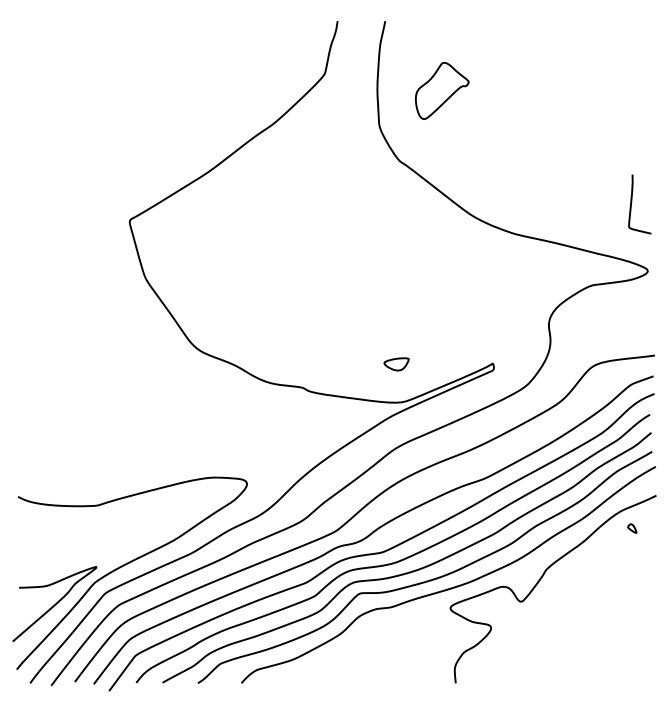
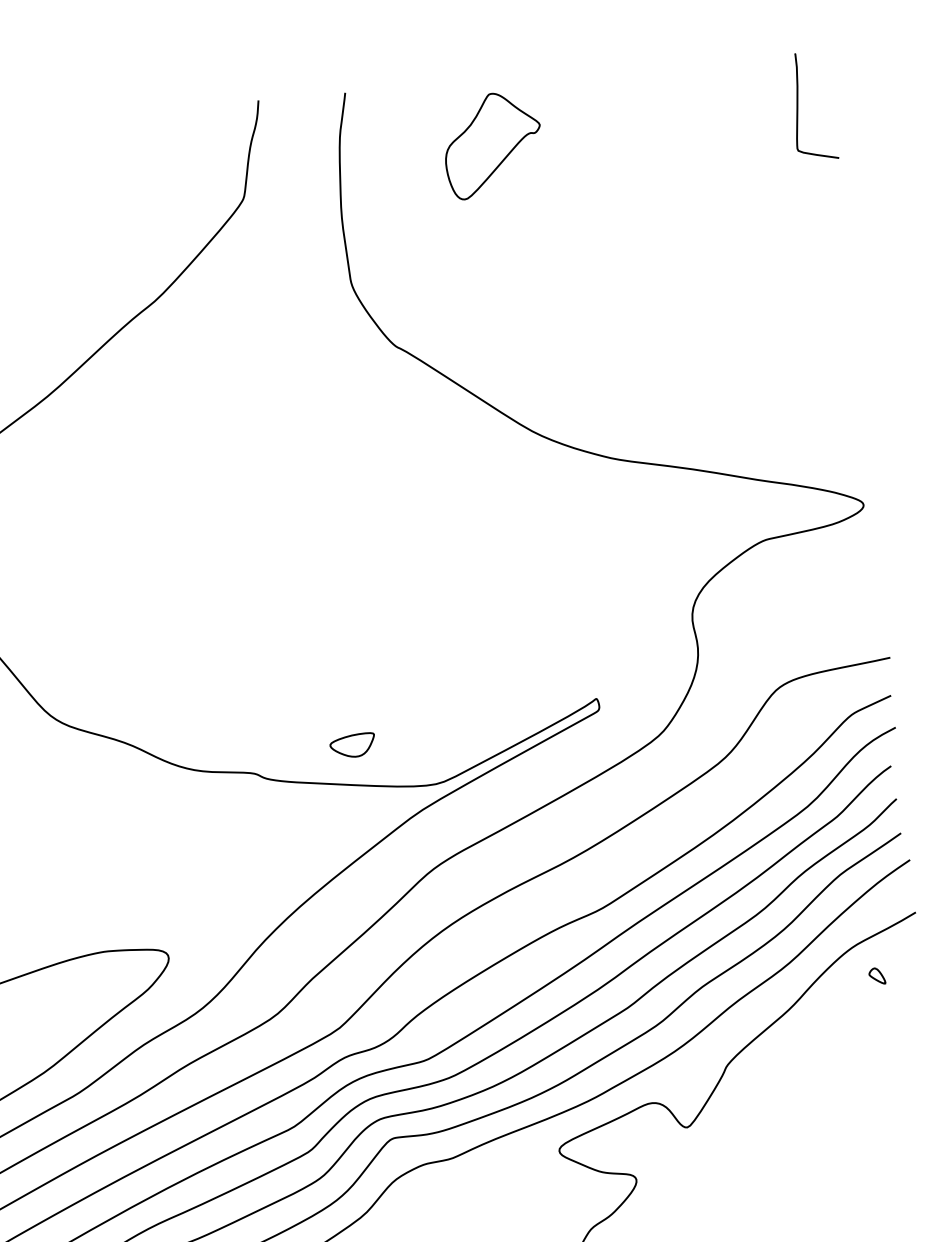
part: (442, 90) -> (493, 144), moved
curve: (632, 202) -> (799, 104), moved
part: (396, 364) -> (352, 745), moved

